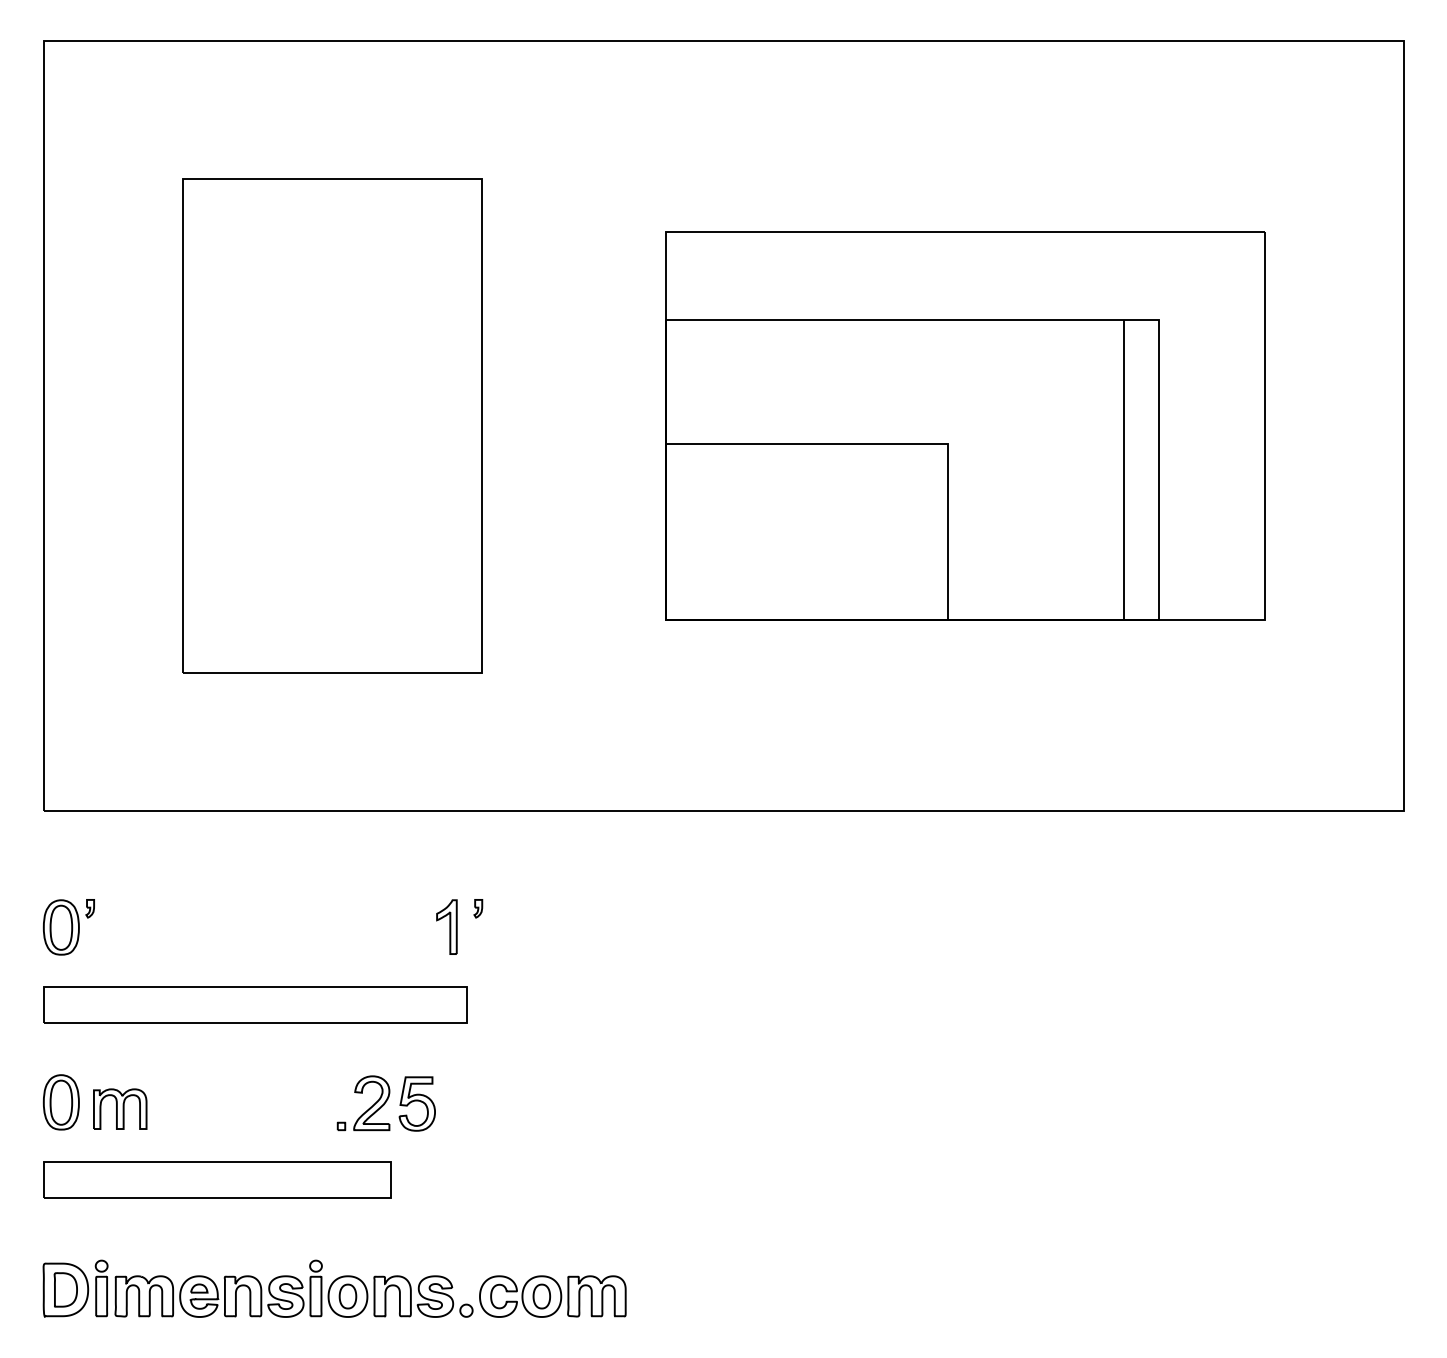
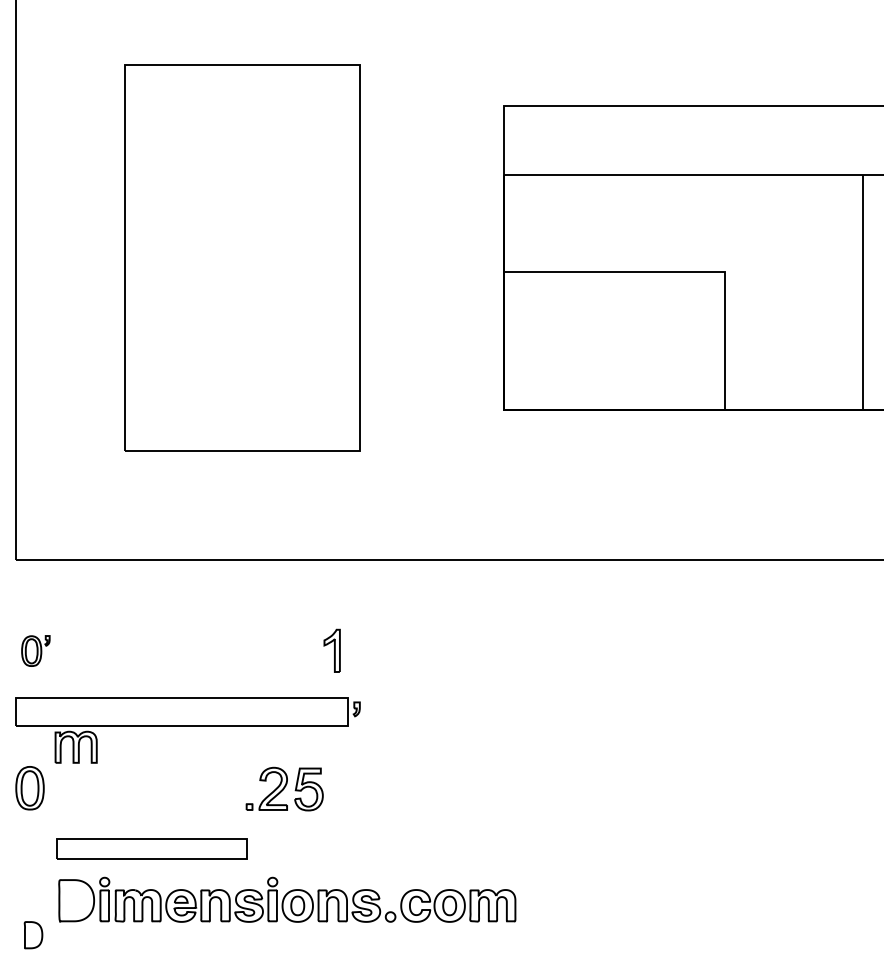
part: (478, 908) -> (356, 709), moved
part: (68, 927) -> (35, 651), size x0.7
part: (120, 1108) -> (76, 746), moved
part: (217, 1179) -> (152, 848), size x0.7
part: (334, 1288) -> (287, 899), moved

